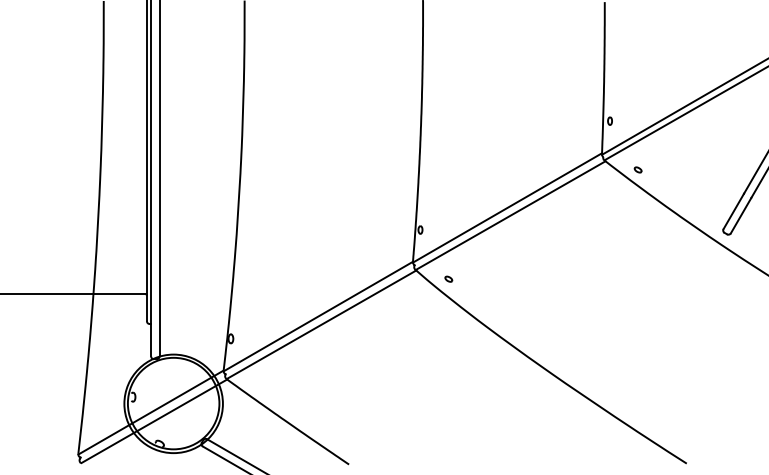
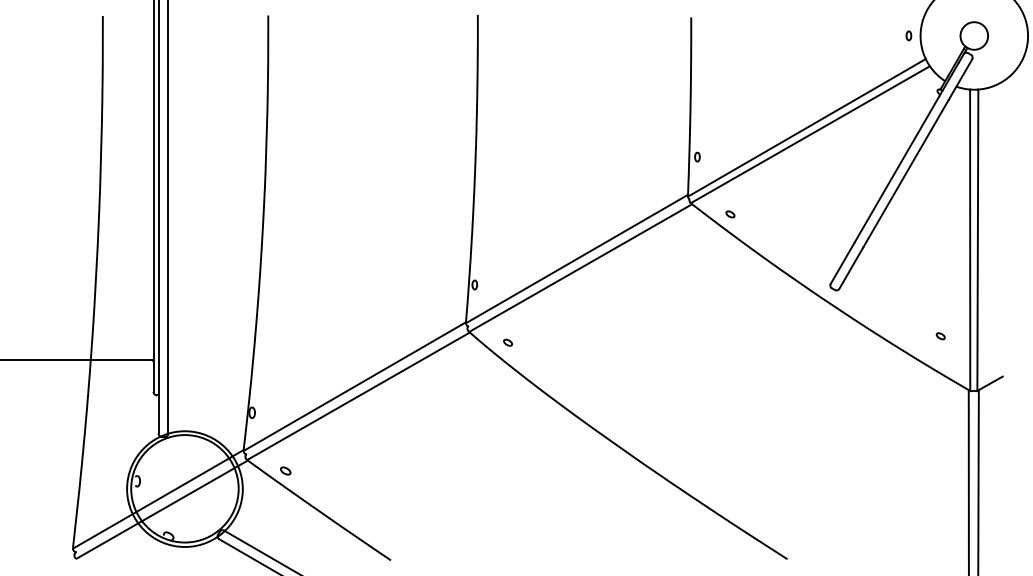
part: (259, 388) -> (285, 470), added

